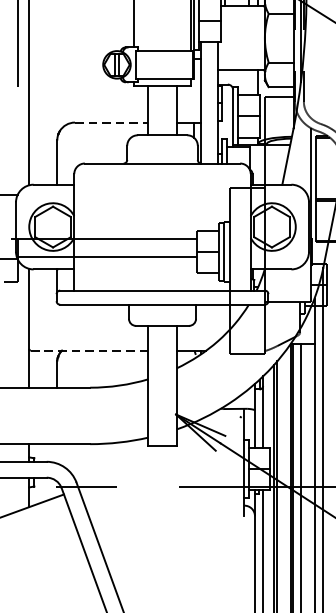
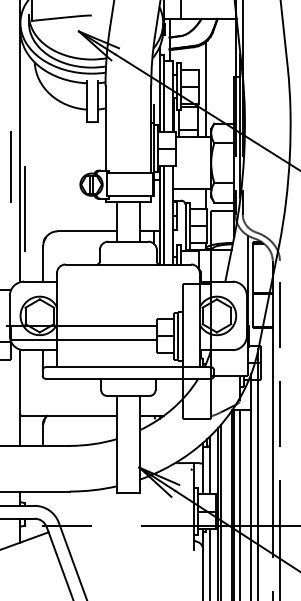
line: (34, 94) -> (24, 208), added
line: (207, 101) -> (164, 214), added
line: (111, 122) -> (87, 231), dashed -> solid
line: (89, 350) -> (69, 415), dashed -> solid

